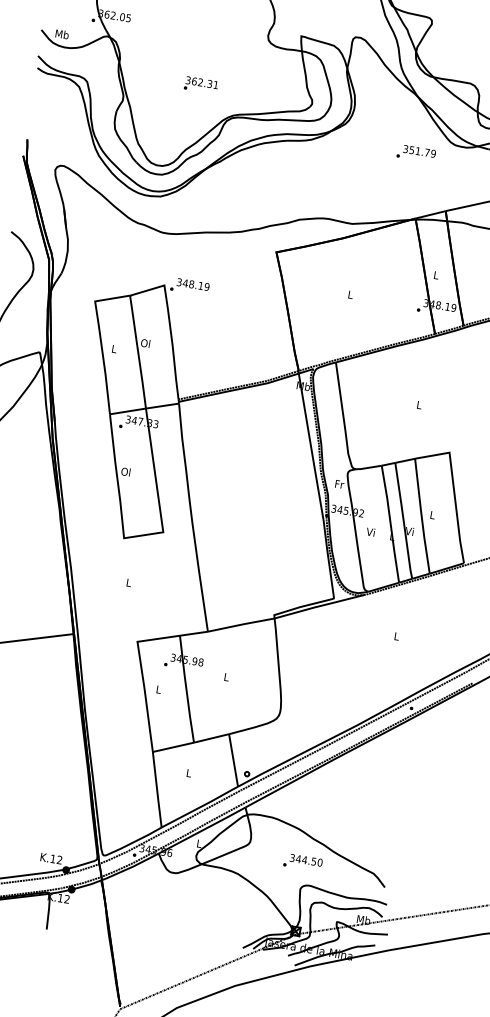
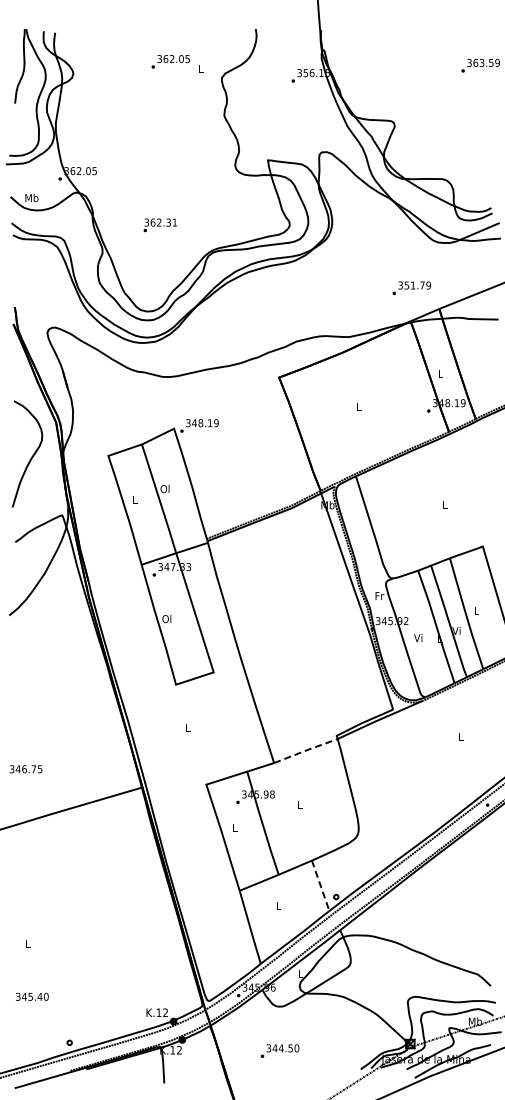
text: (200, 85) -> (159, 225), moved
text: (415, 153) -> (411, 288), moved
line: (241, 624) -> (306, 750), solid -> dashed
line: (233, 760) -> (320, 885), solid -> dashed
text: (302, 861) -> (279, 1050), moved

